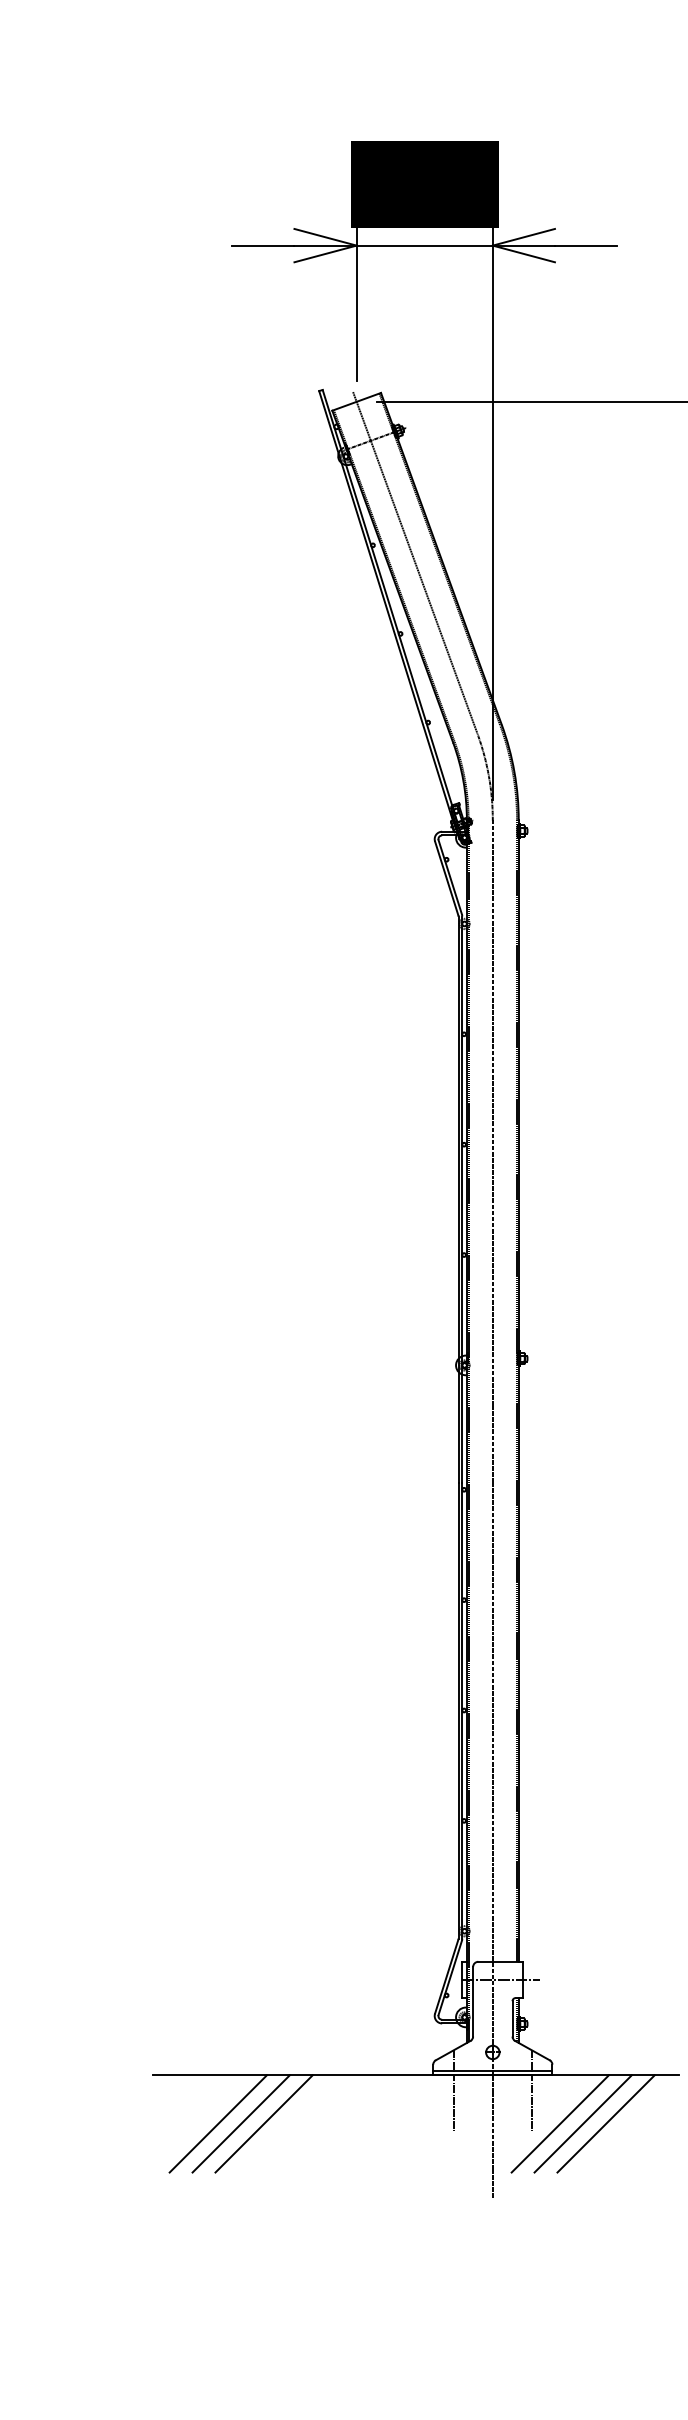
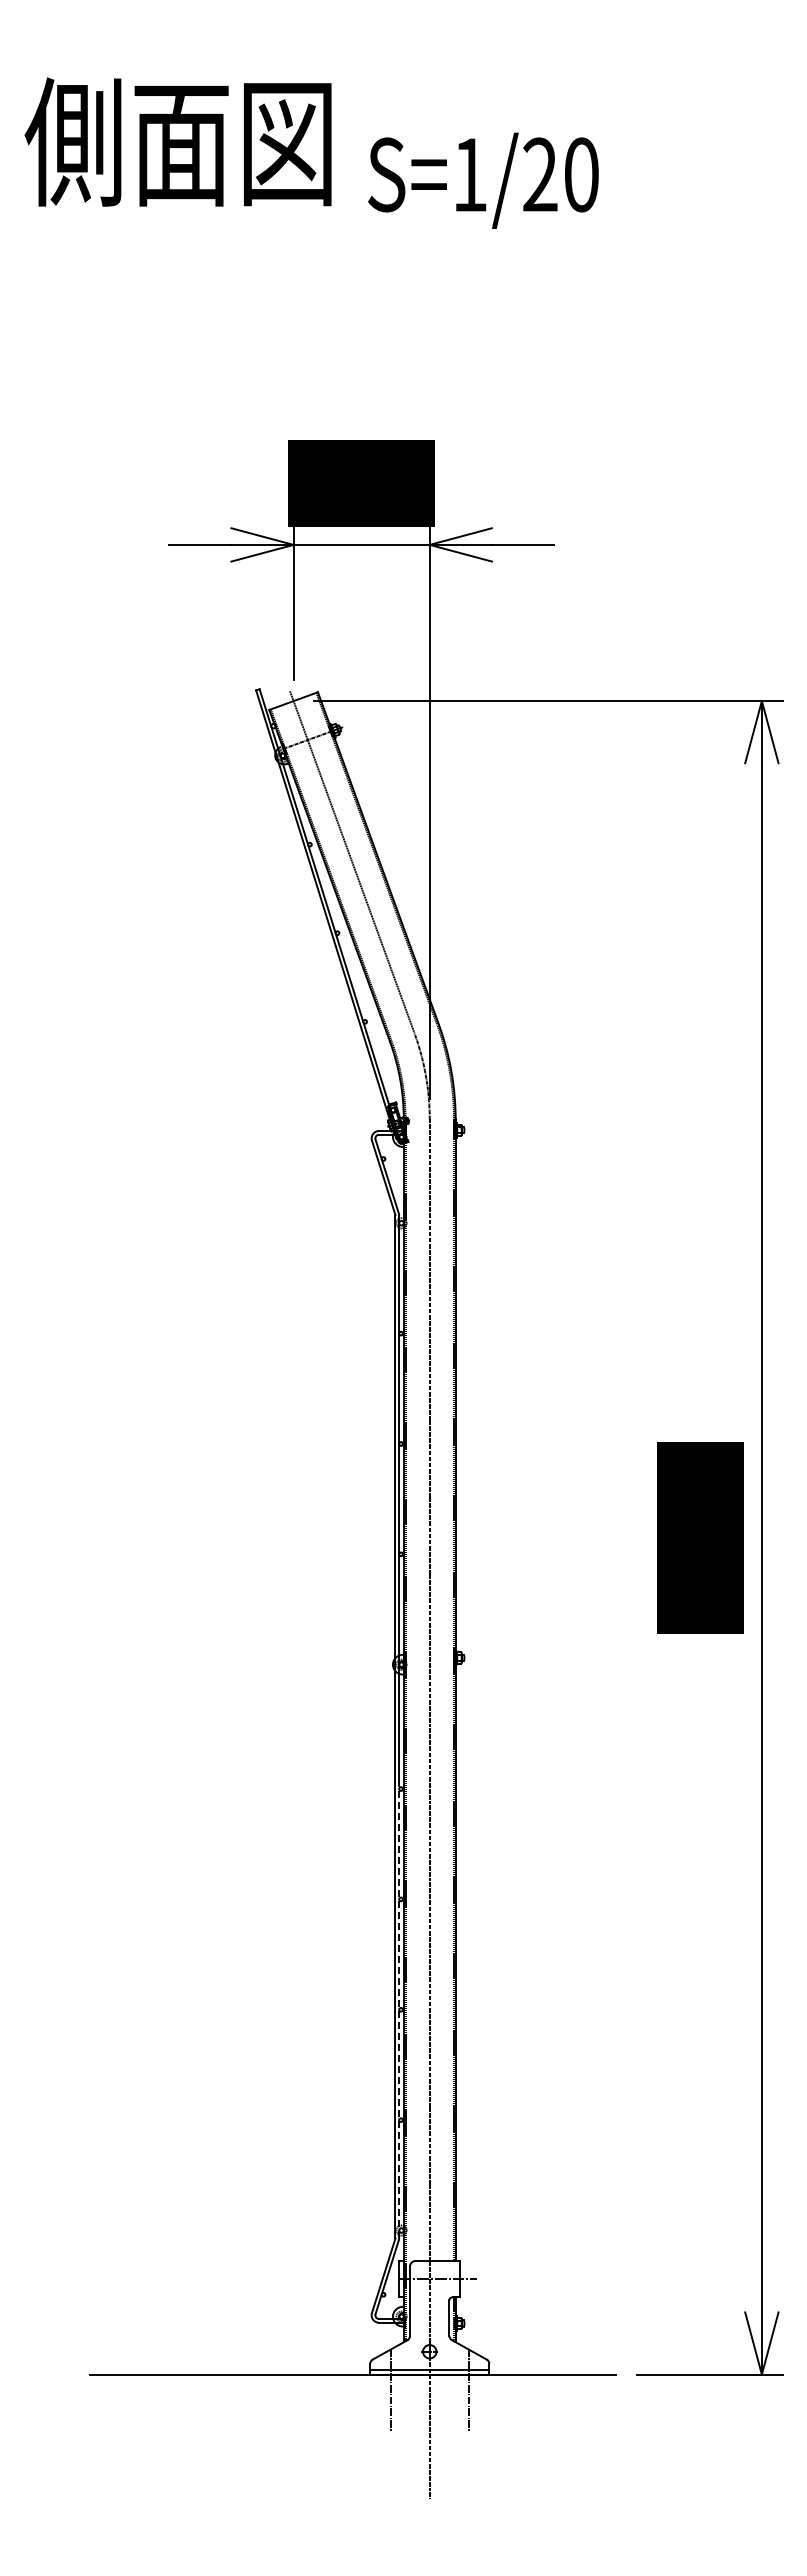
line: (462, 1710) -> (399, 2009), solid -> dashed
line: (217, 2123) -> (154, 2422), removed
line: (240, 2123) -> (177, 2422), removed
line: (263, 2123) -> (200, 2422), removed
line: (559, 2123) -> (496, 2422), removed
line: (582, 2123) -> (519, 2422), removed
line: (605, 2123) -> (542, 2422), removed

